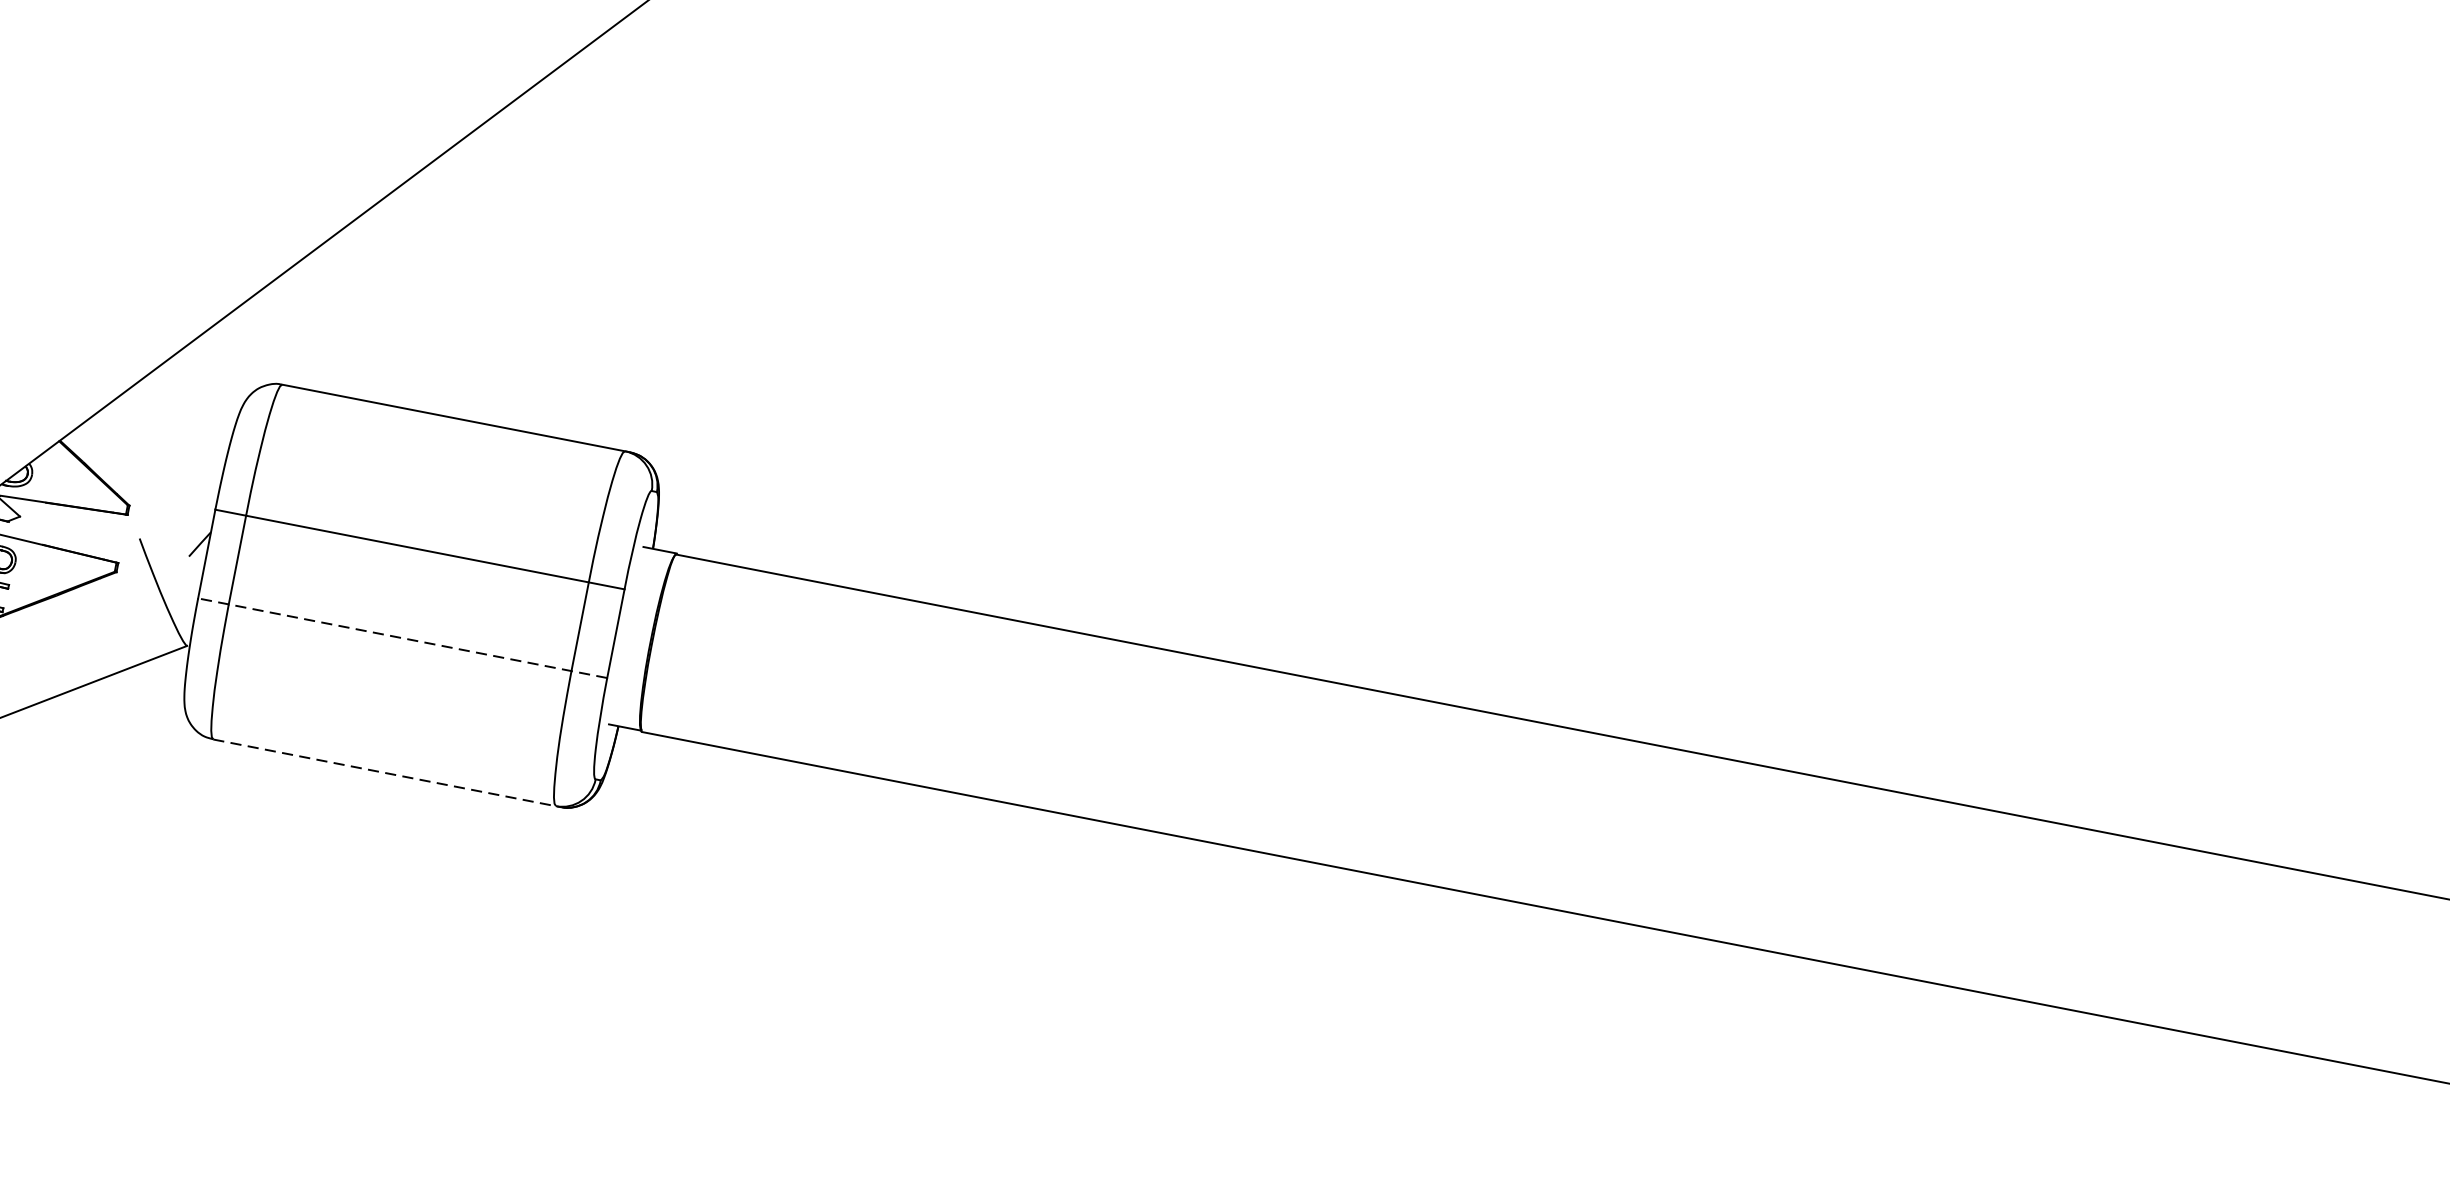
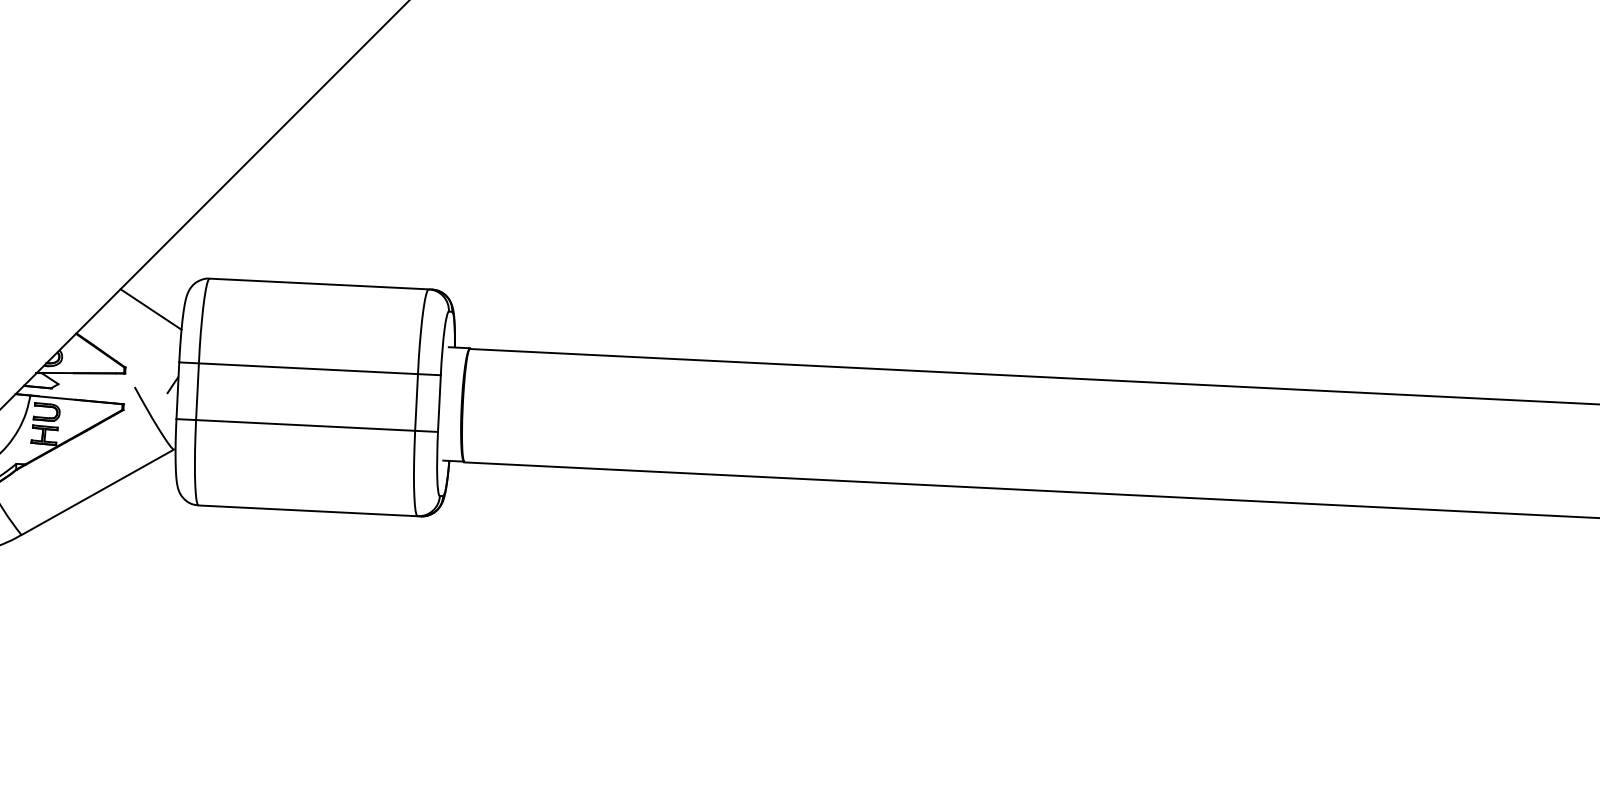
line: (182, 419) -> (150, 309), added
line: (403, 638) -> (307, 425), dashed -> solid
line: (388, 772) -> (310, 510), dashed -> solid

